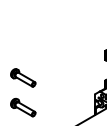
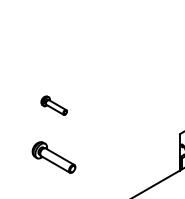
part: (23, 77) -> (54, 104), size x0.6

